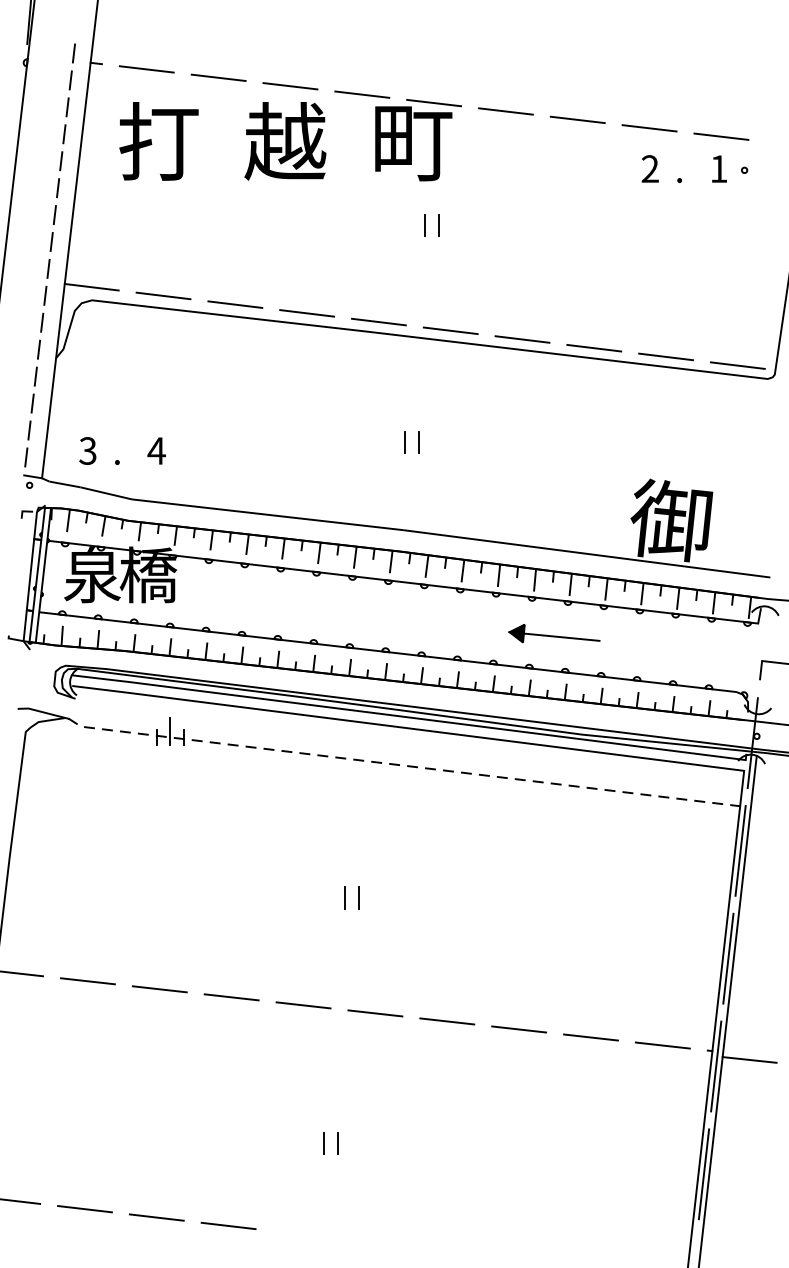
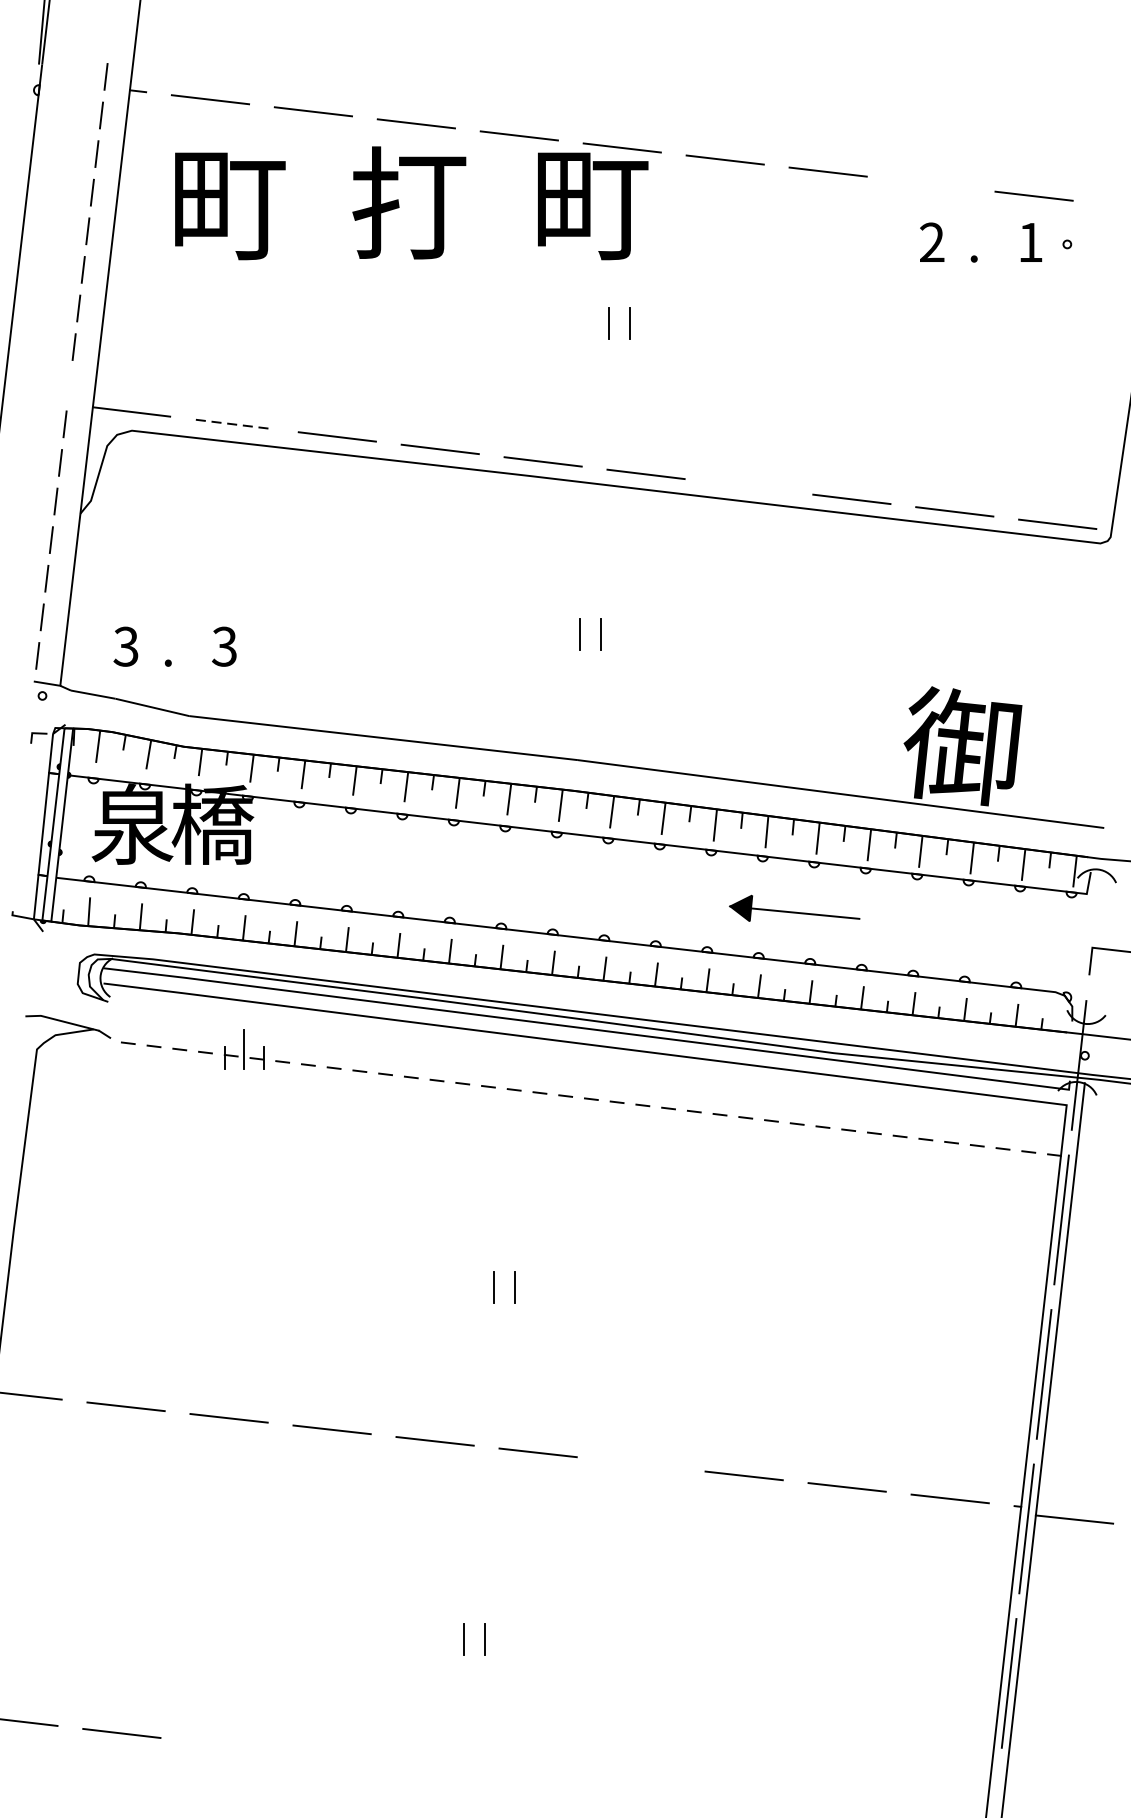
line: (649, 128) -> (931, 184), removed
text: (159, 141) -> (228, 203), 打 -> 町
text: (285, 141) -> (409, 203), 越 -> 打
line: (48, 268) -> (69, 385), removed
line: (164, 296) -> (235, 425), solid -> dashed
line: (522, 339) -> (748, 486), removed
text: (156, 450) -> (224, 645), 4 -> 3
line: (447, 1021) -> (641, 1464), removed
line: (156, 1217) -> (224, 1745), removed
line: (228, 1225) -> (327, 1756), removed

